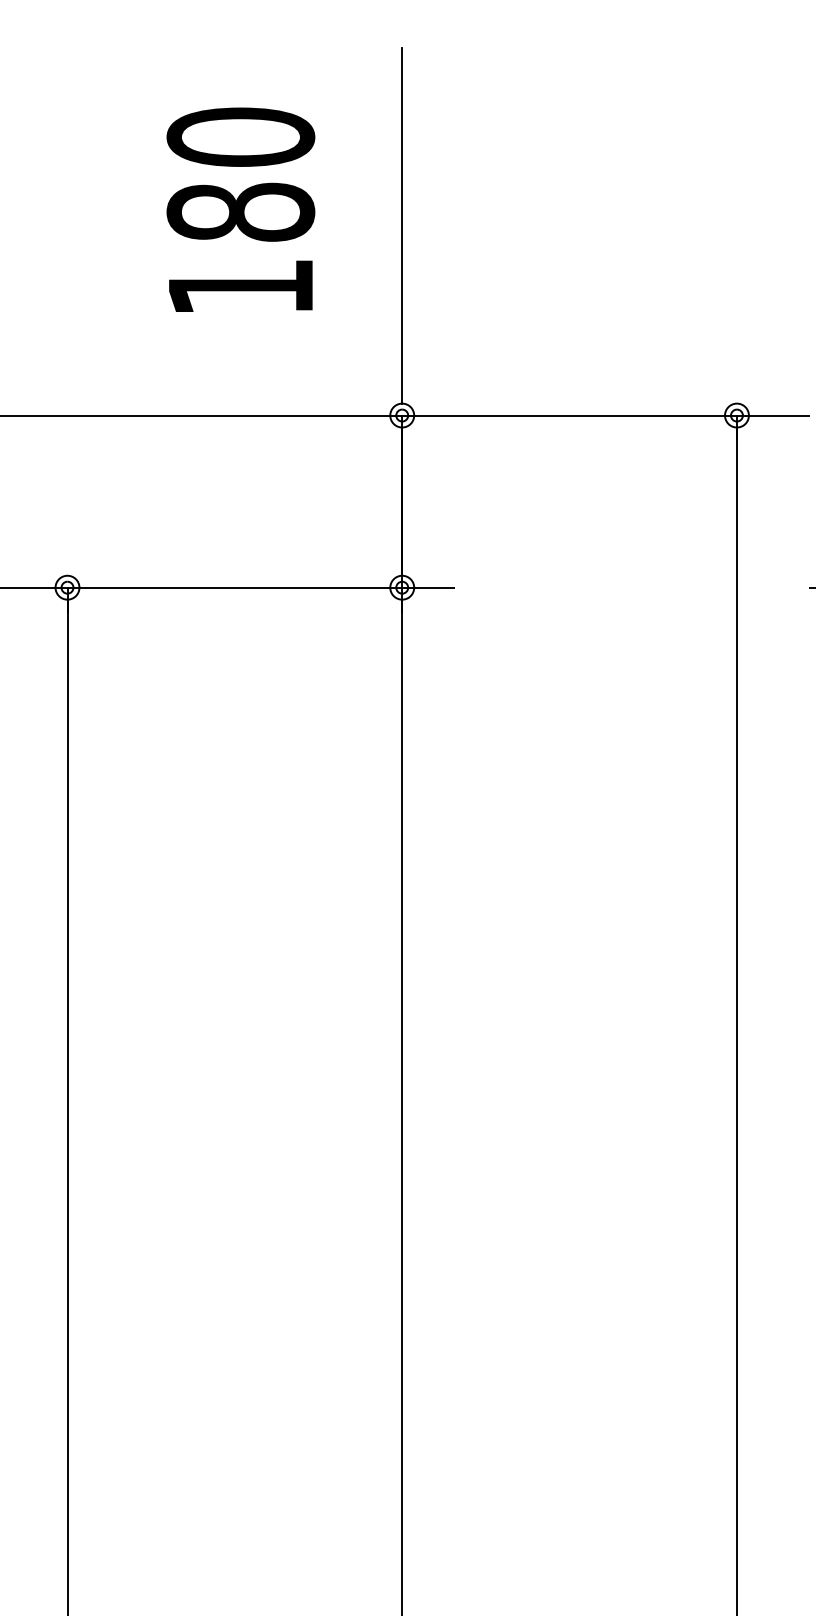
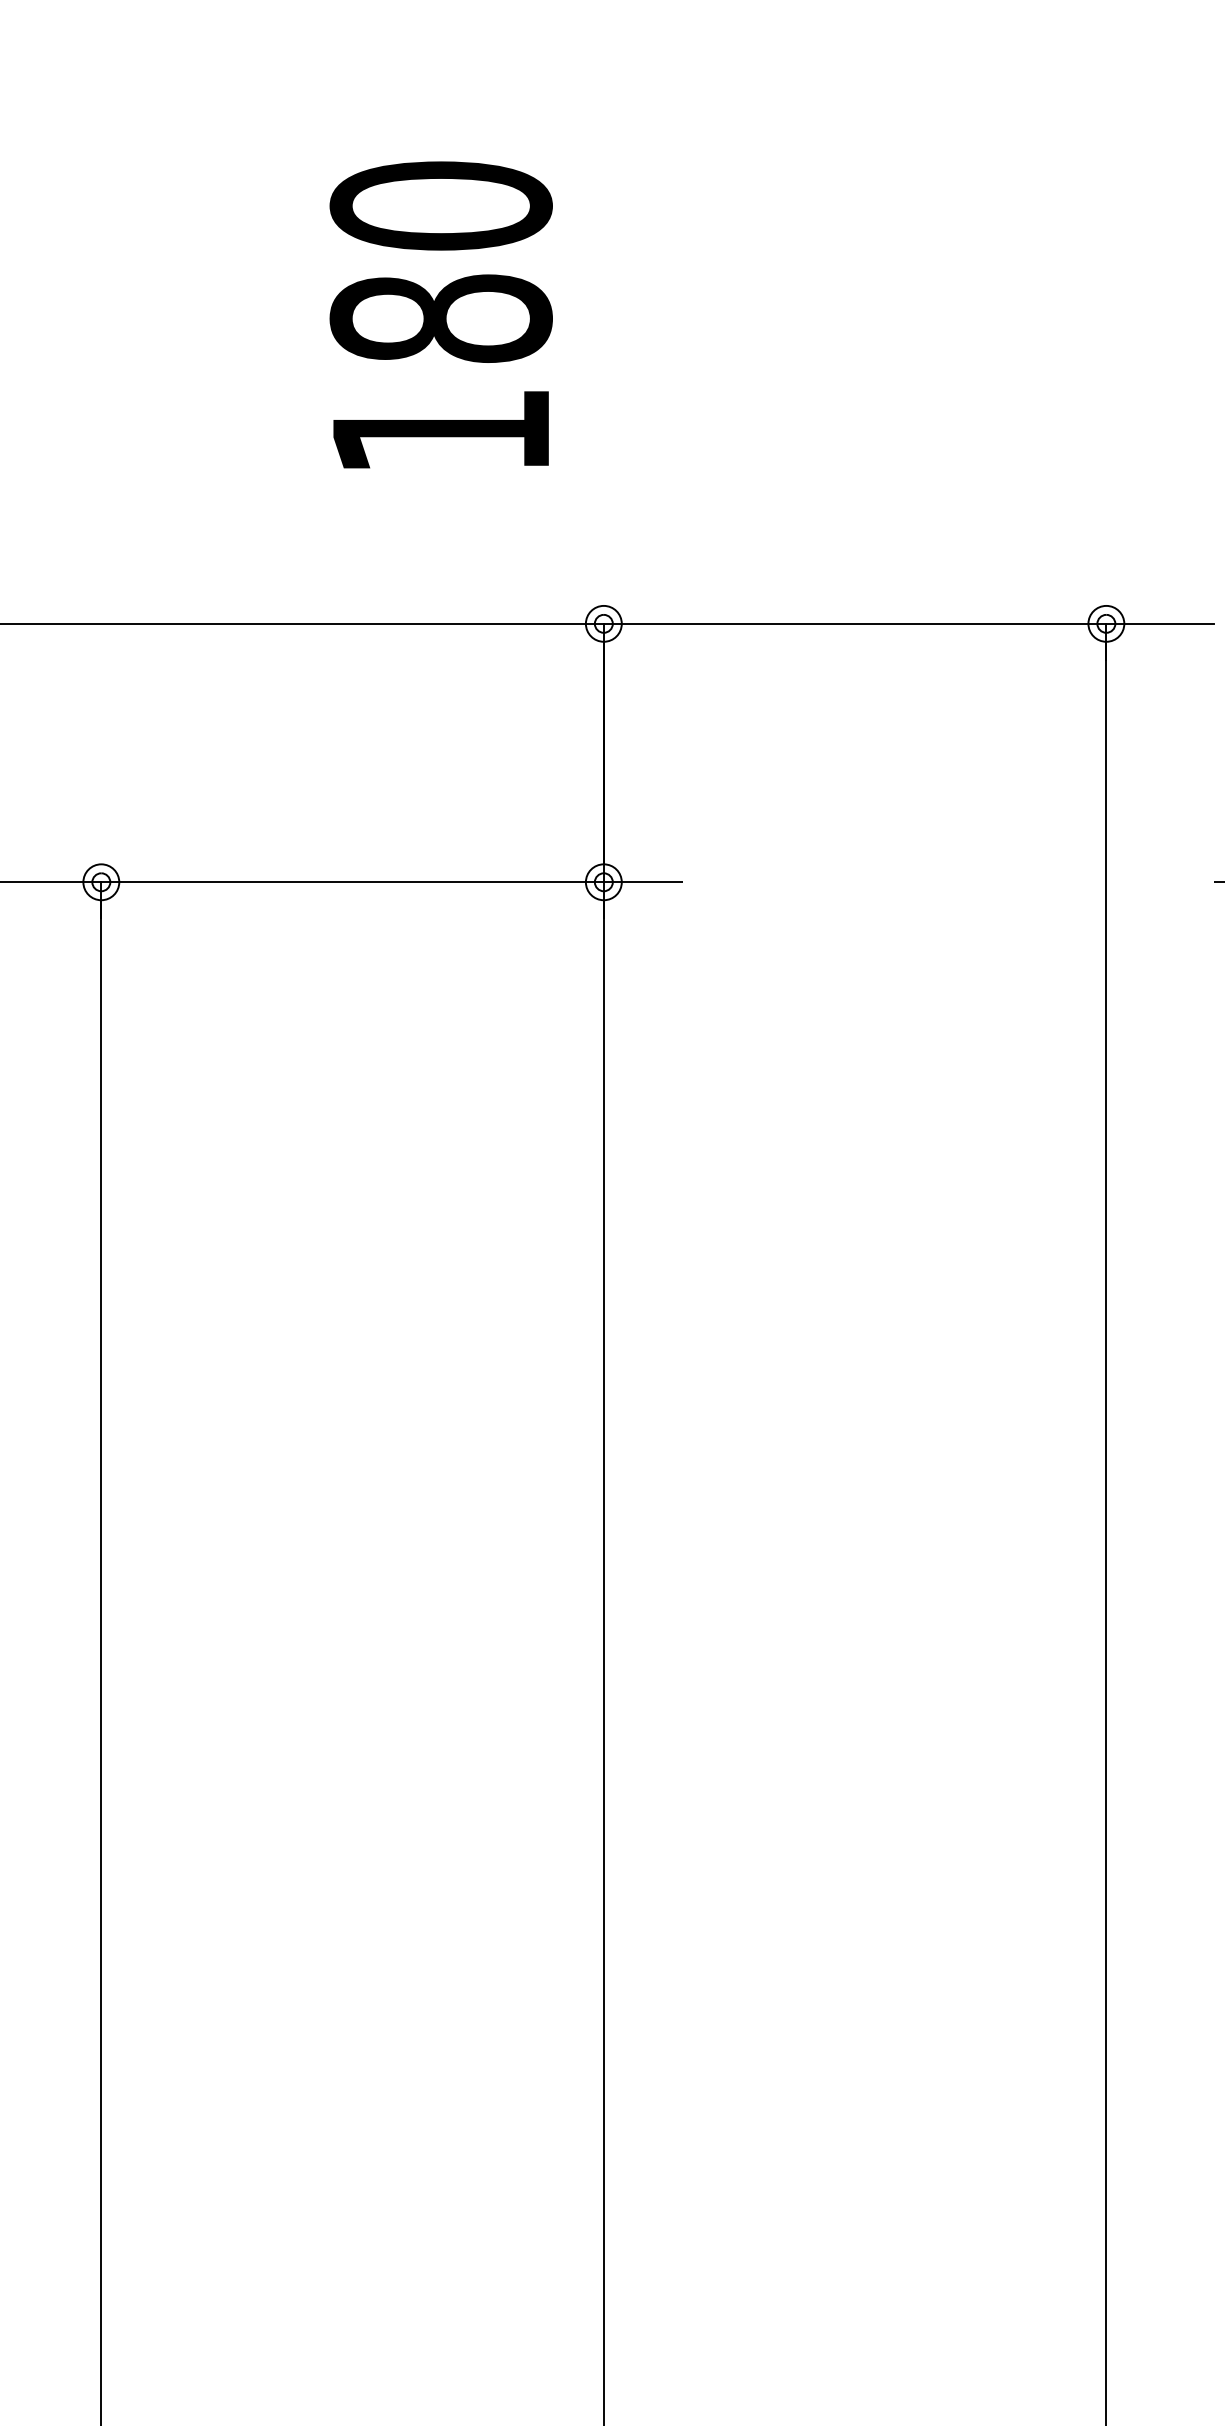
text: (240, 209) -> (440, 314), moved
line: (402, 225) -> (604, 338), removed

